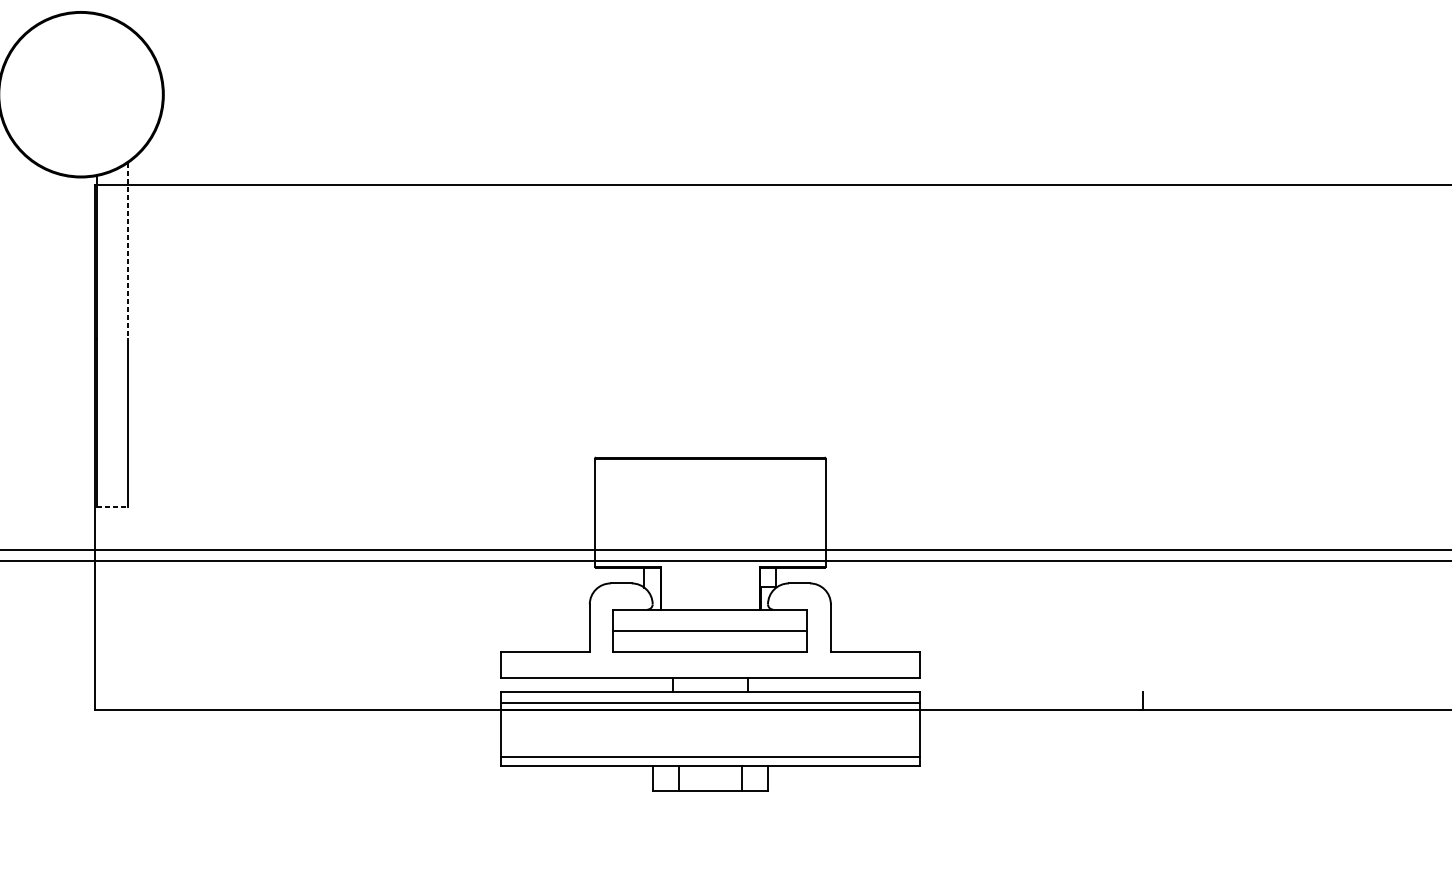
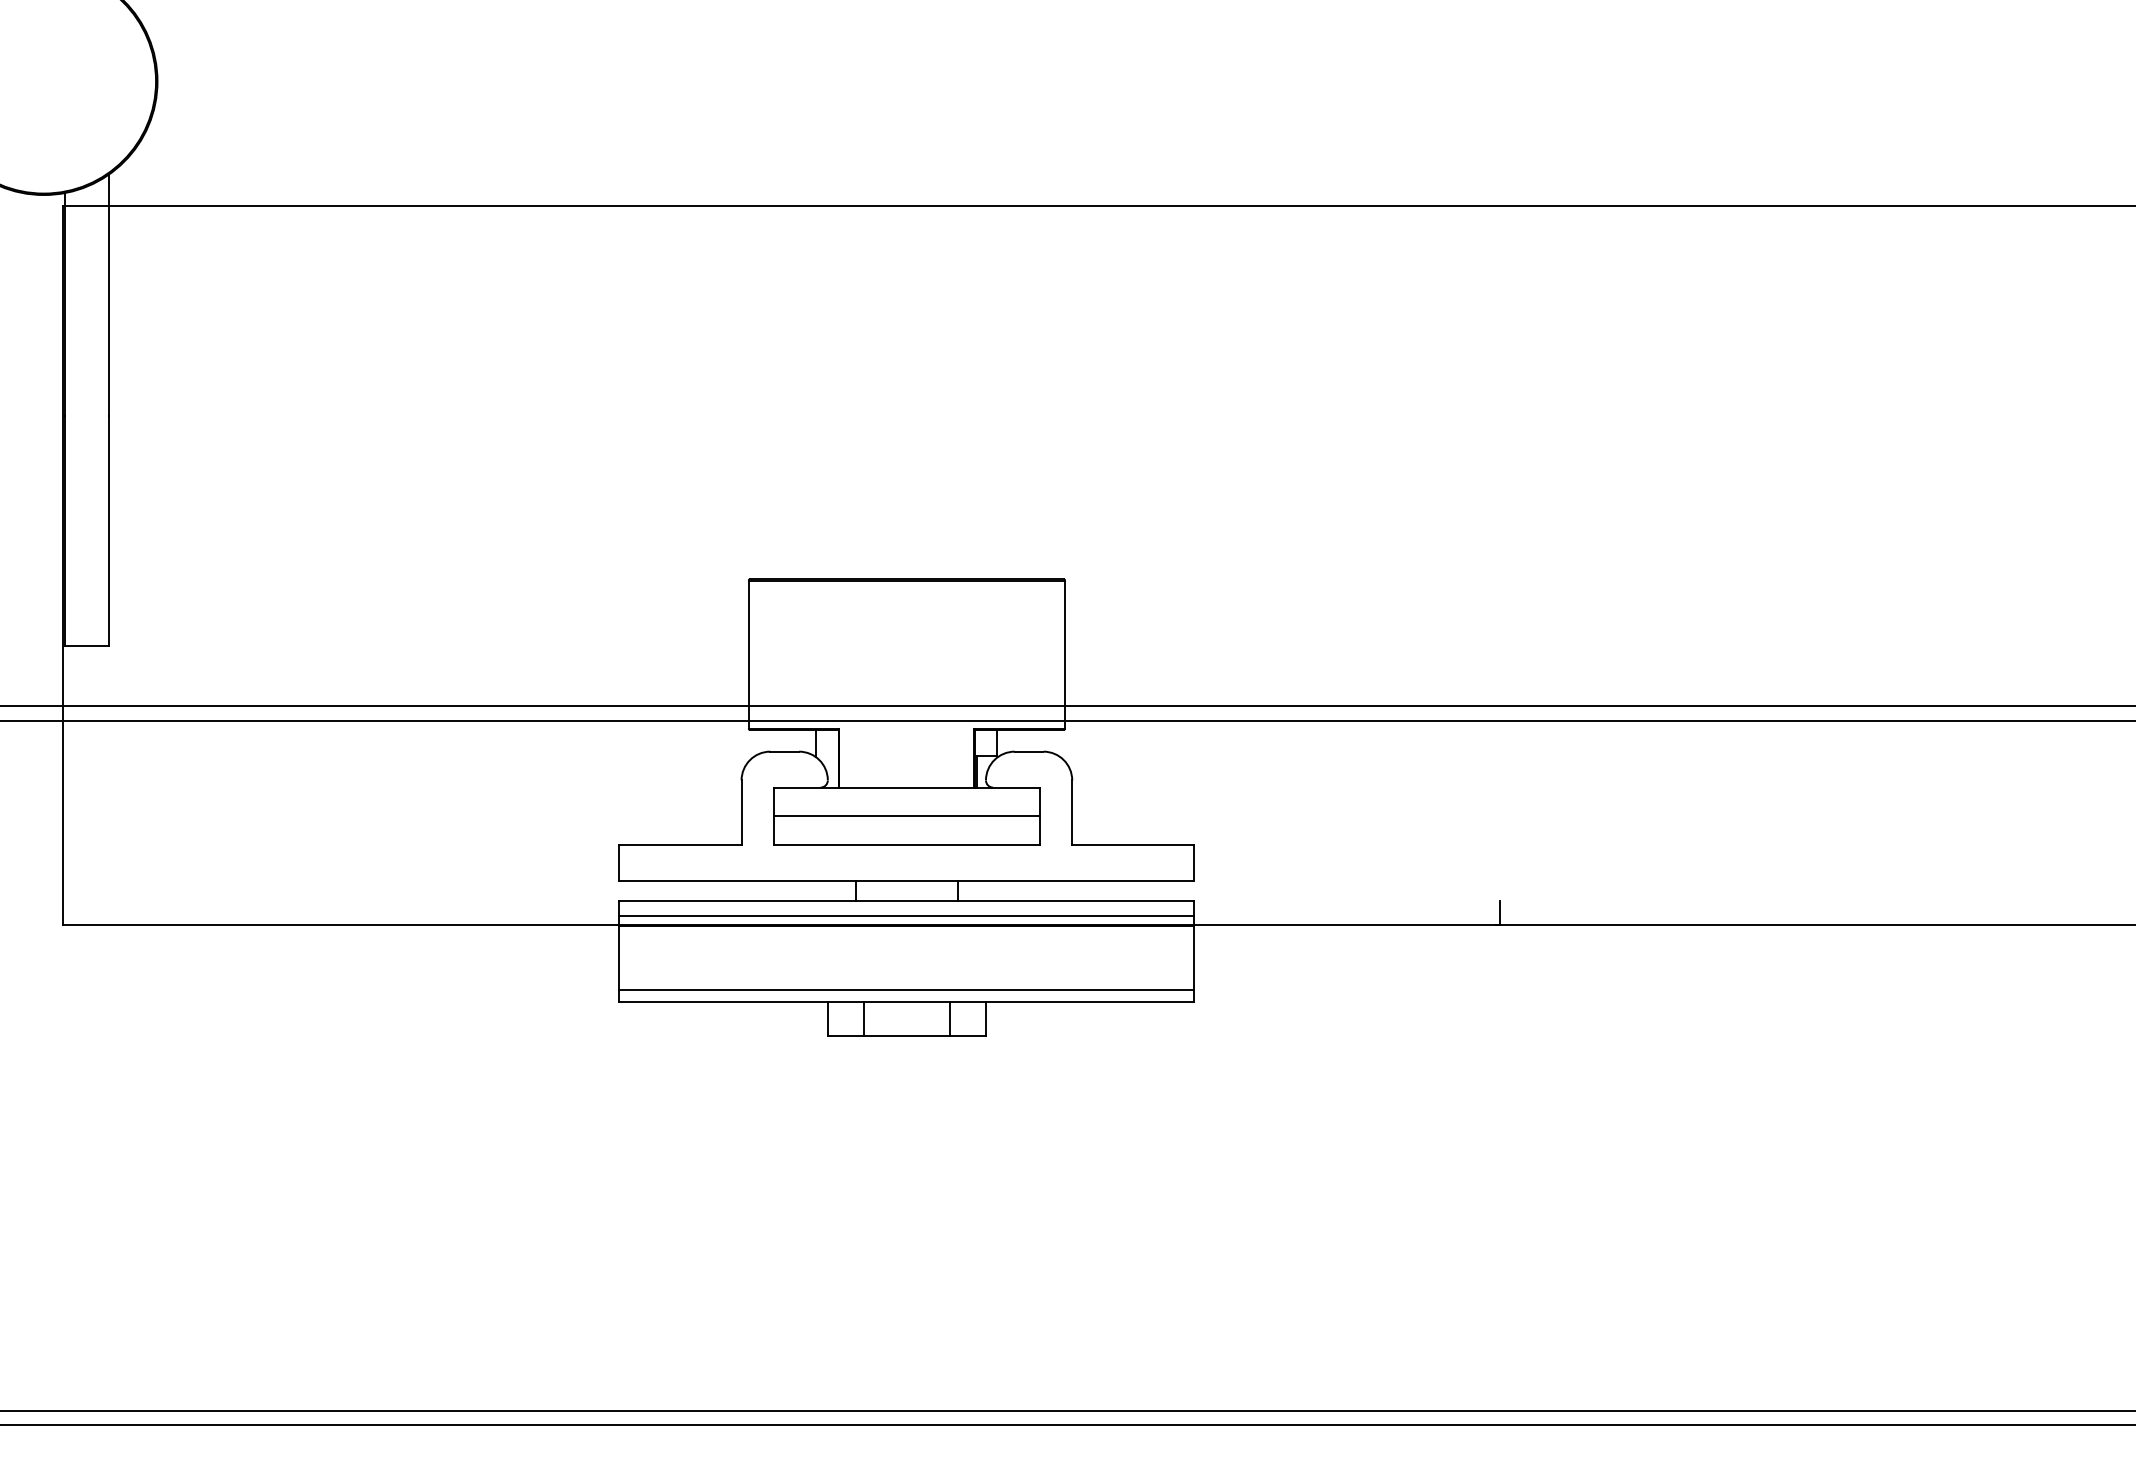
line: (128, 250) -> (108, 295), dashed -> solid
line: (112, 506) -> (87, 646), dashed -> solid

